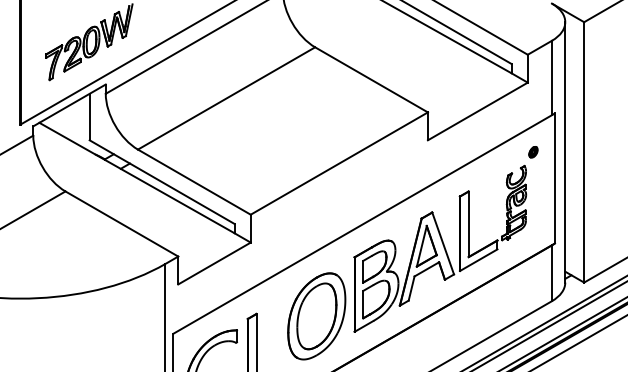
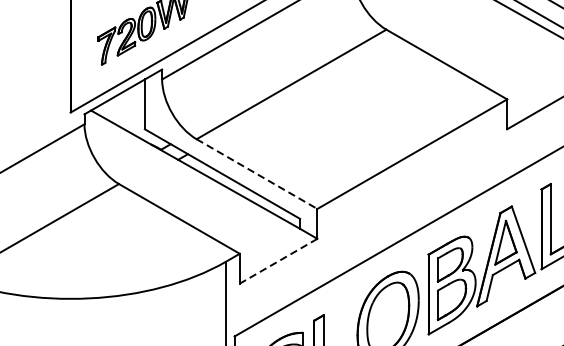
line: (194, 182) -> (257, 174), solid -> dashed
line: (214, 263) -> (278, 261), solid -> dashed

